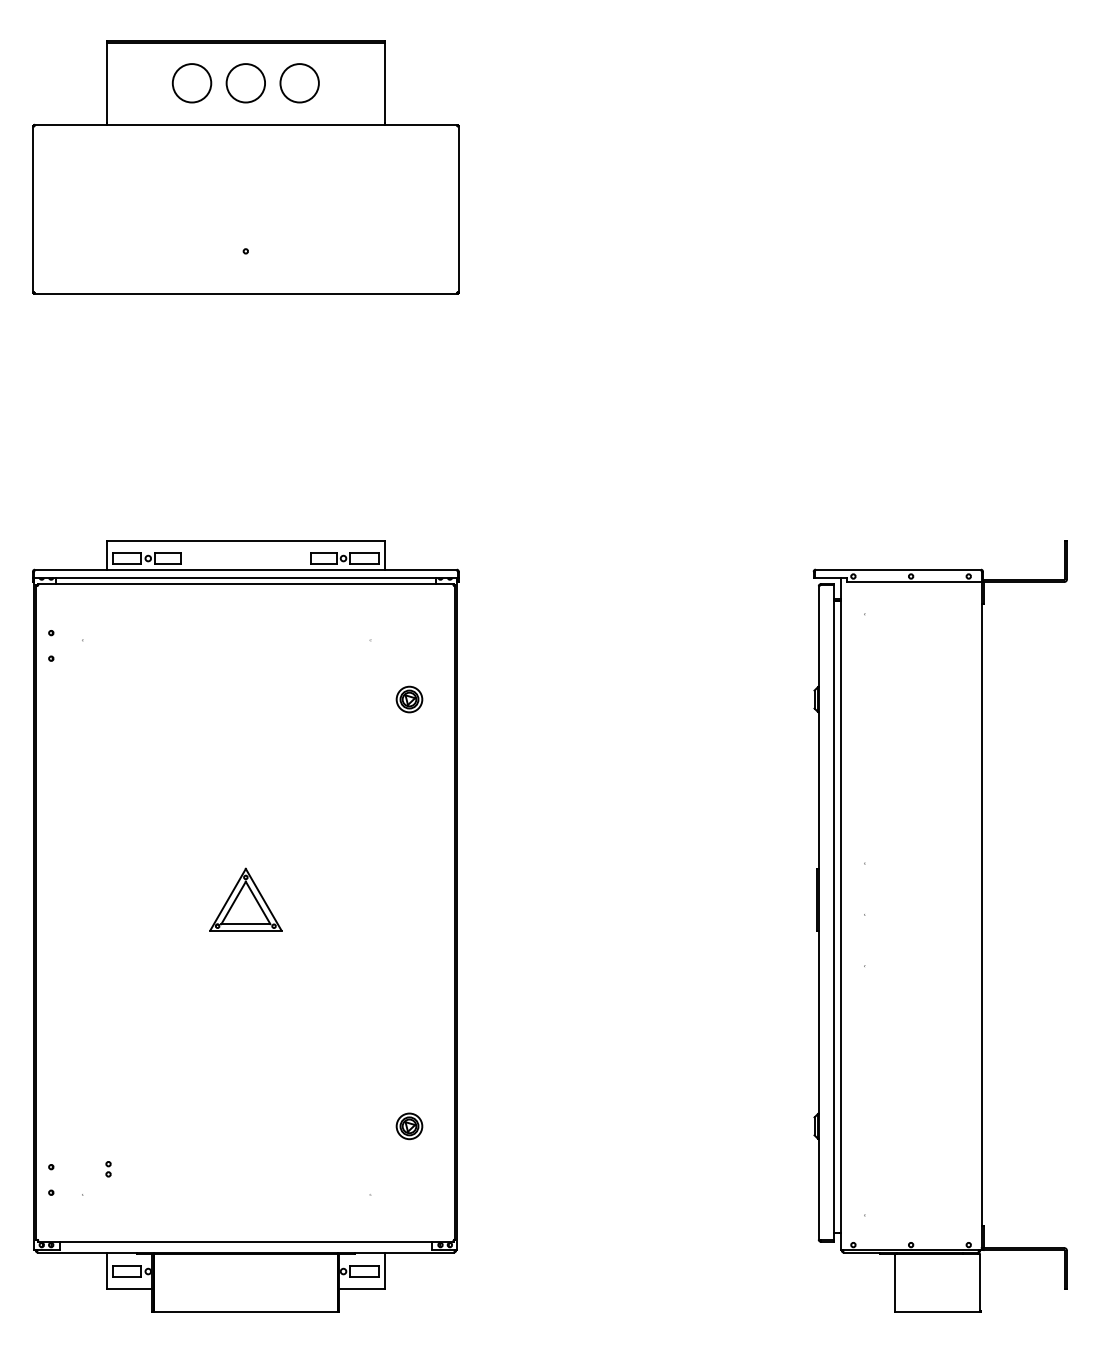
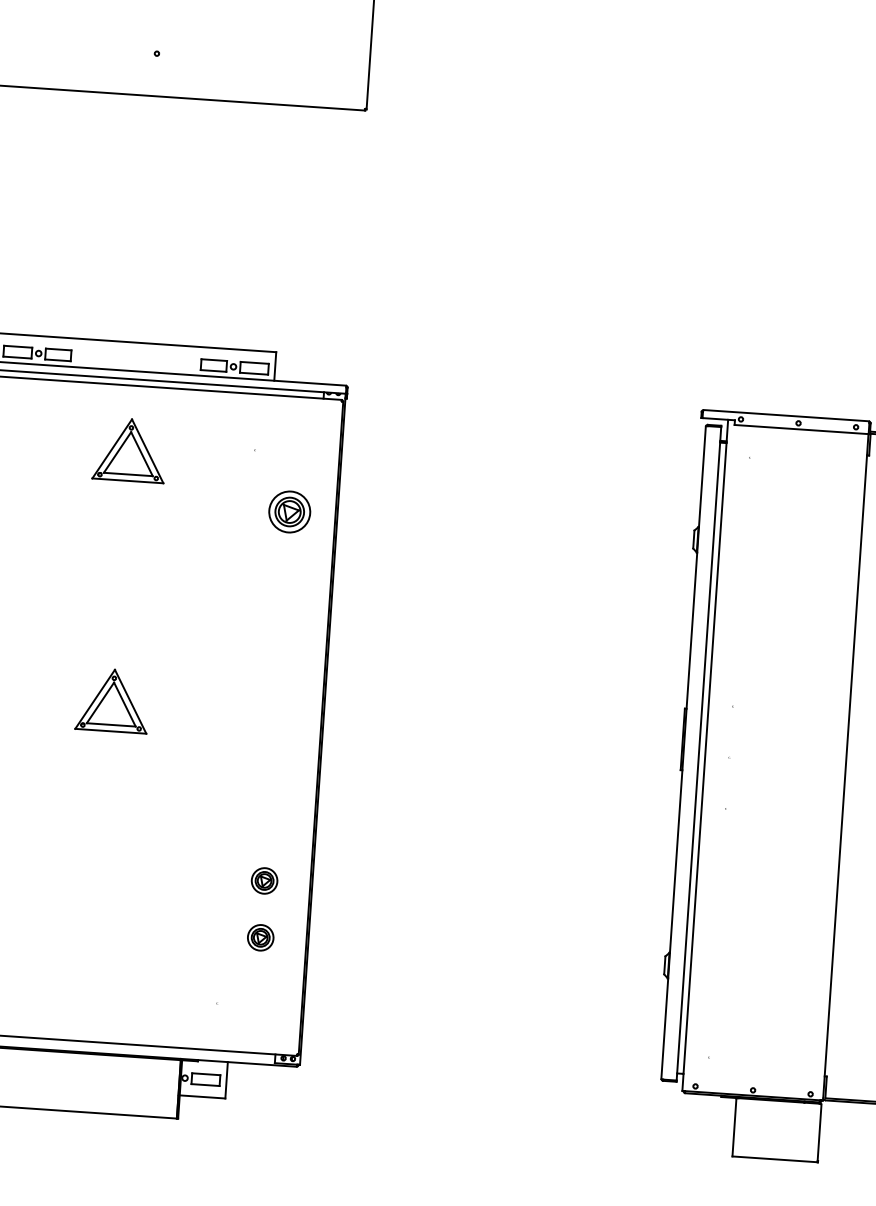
part: (245, 648) -> (129, 449), added
part: (409, 699) -> (289, 511), size x1.6
part: (409, 1069) -> (264, 881), added

